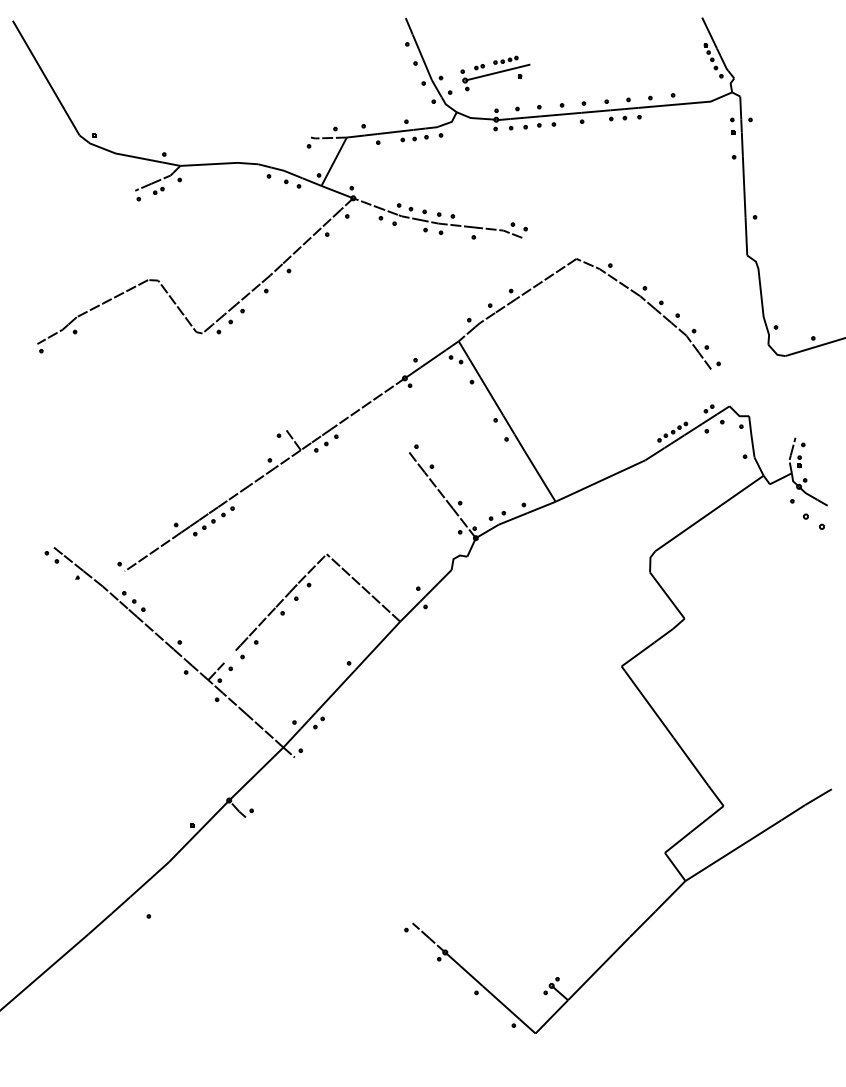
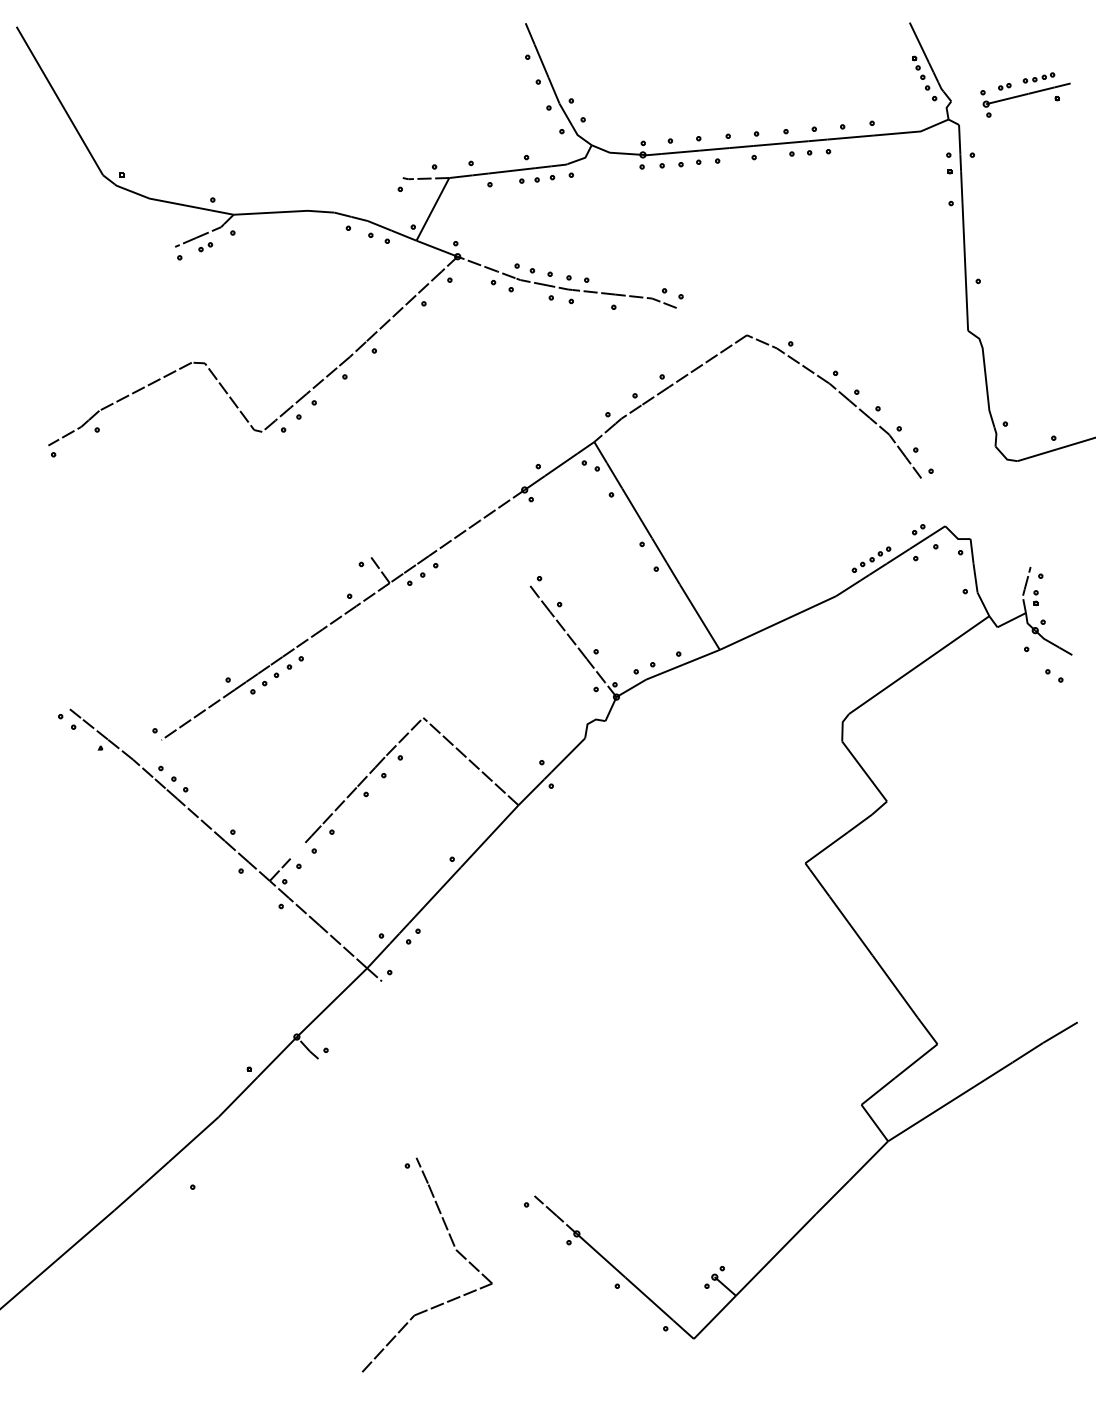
part: (495, 73) -> (1025, 95), moved
part: (813, 521) -> (1053, 675), size x0.62
part: (351, 965) -> (455, 1250), added

